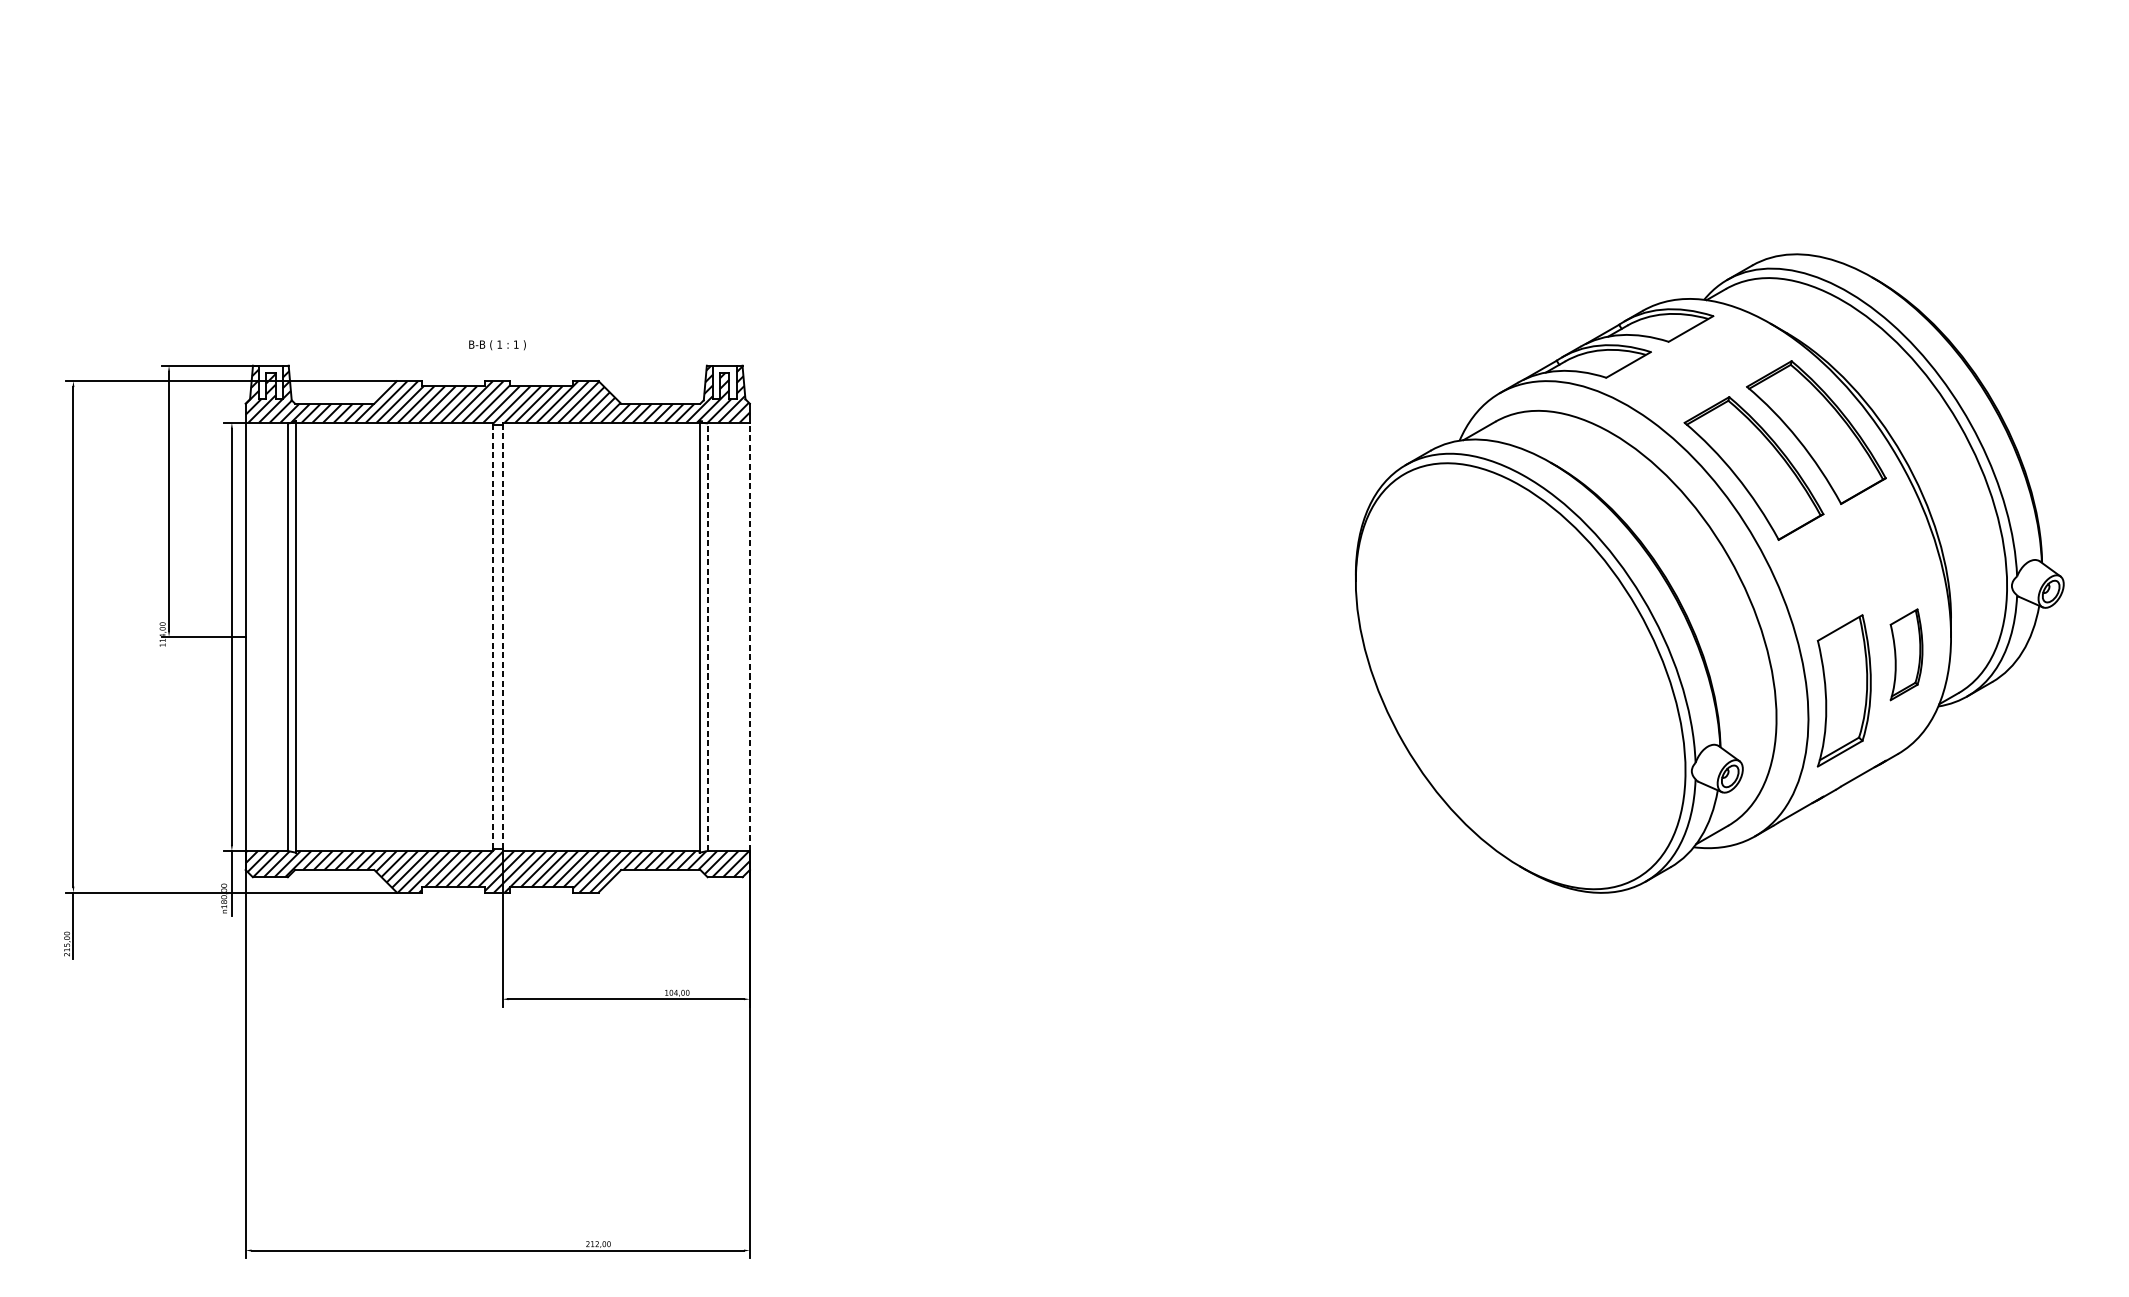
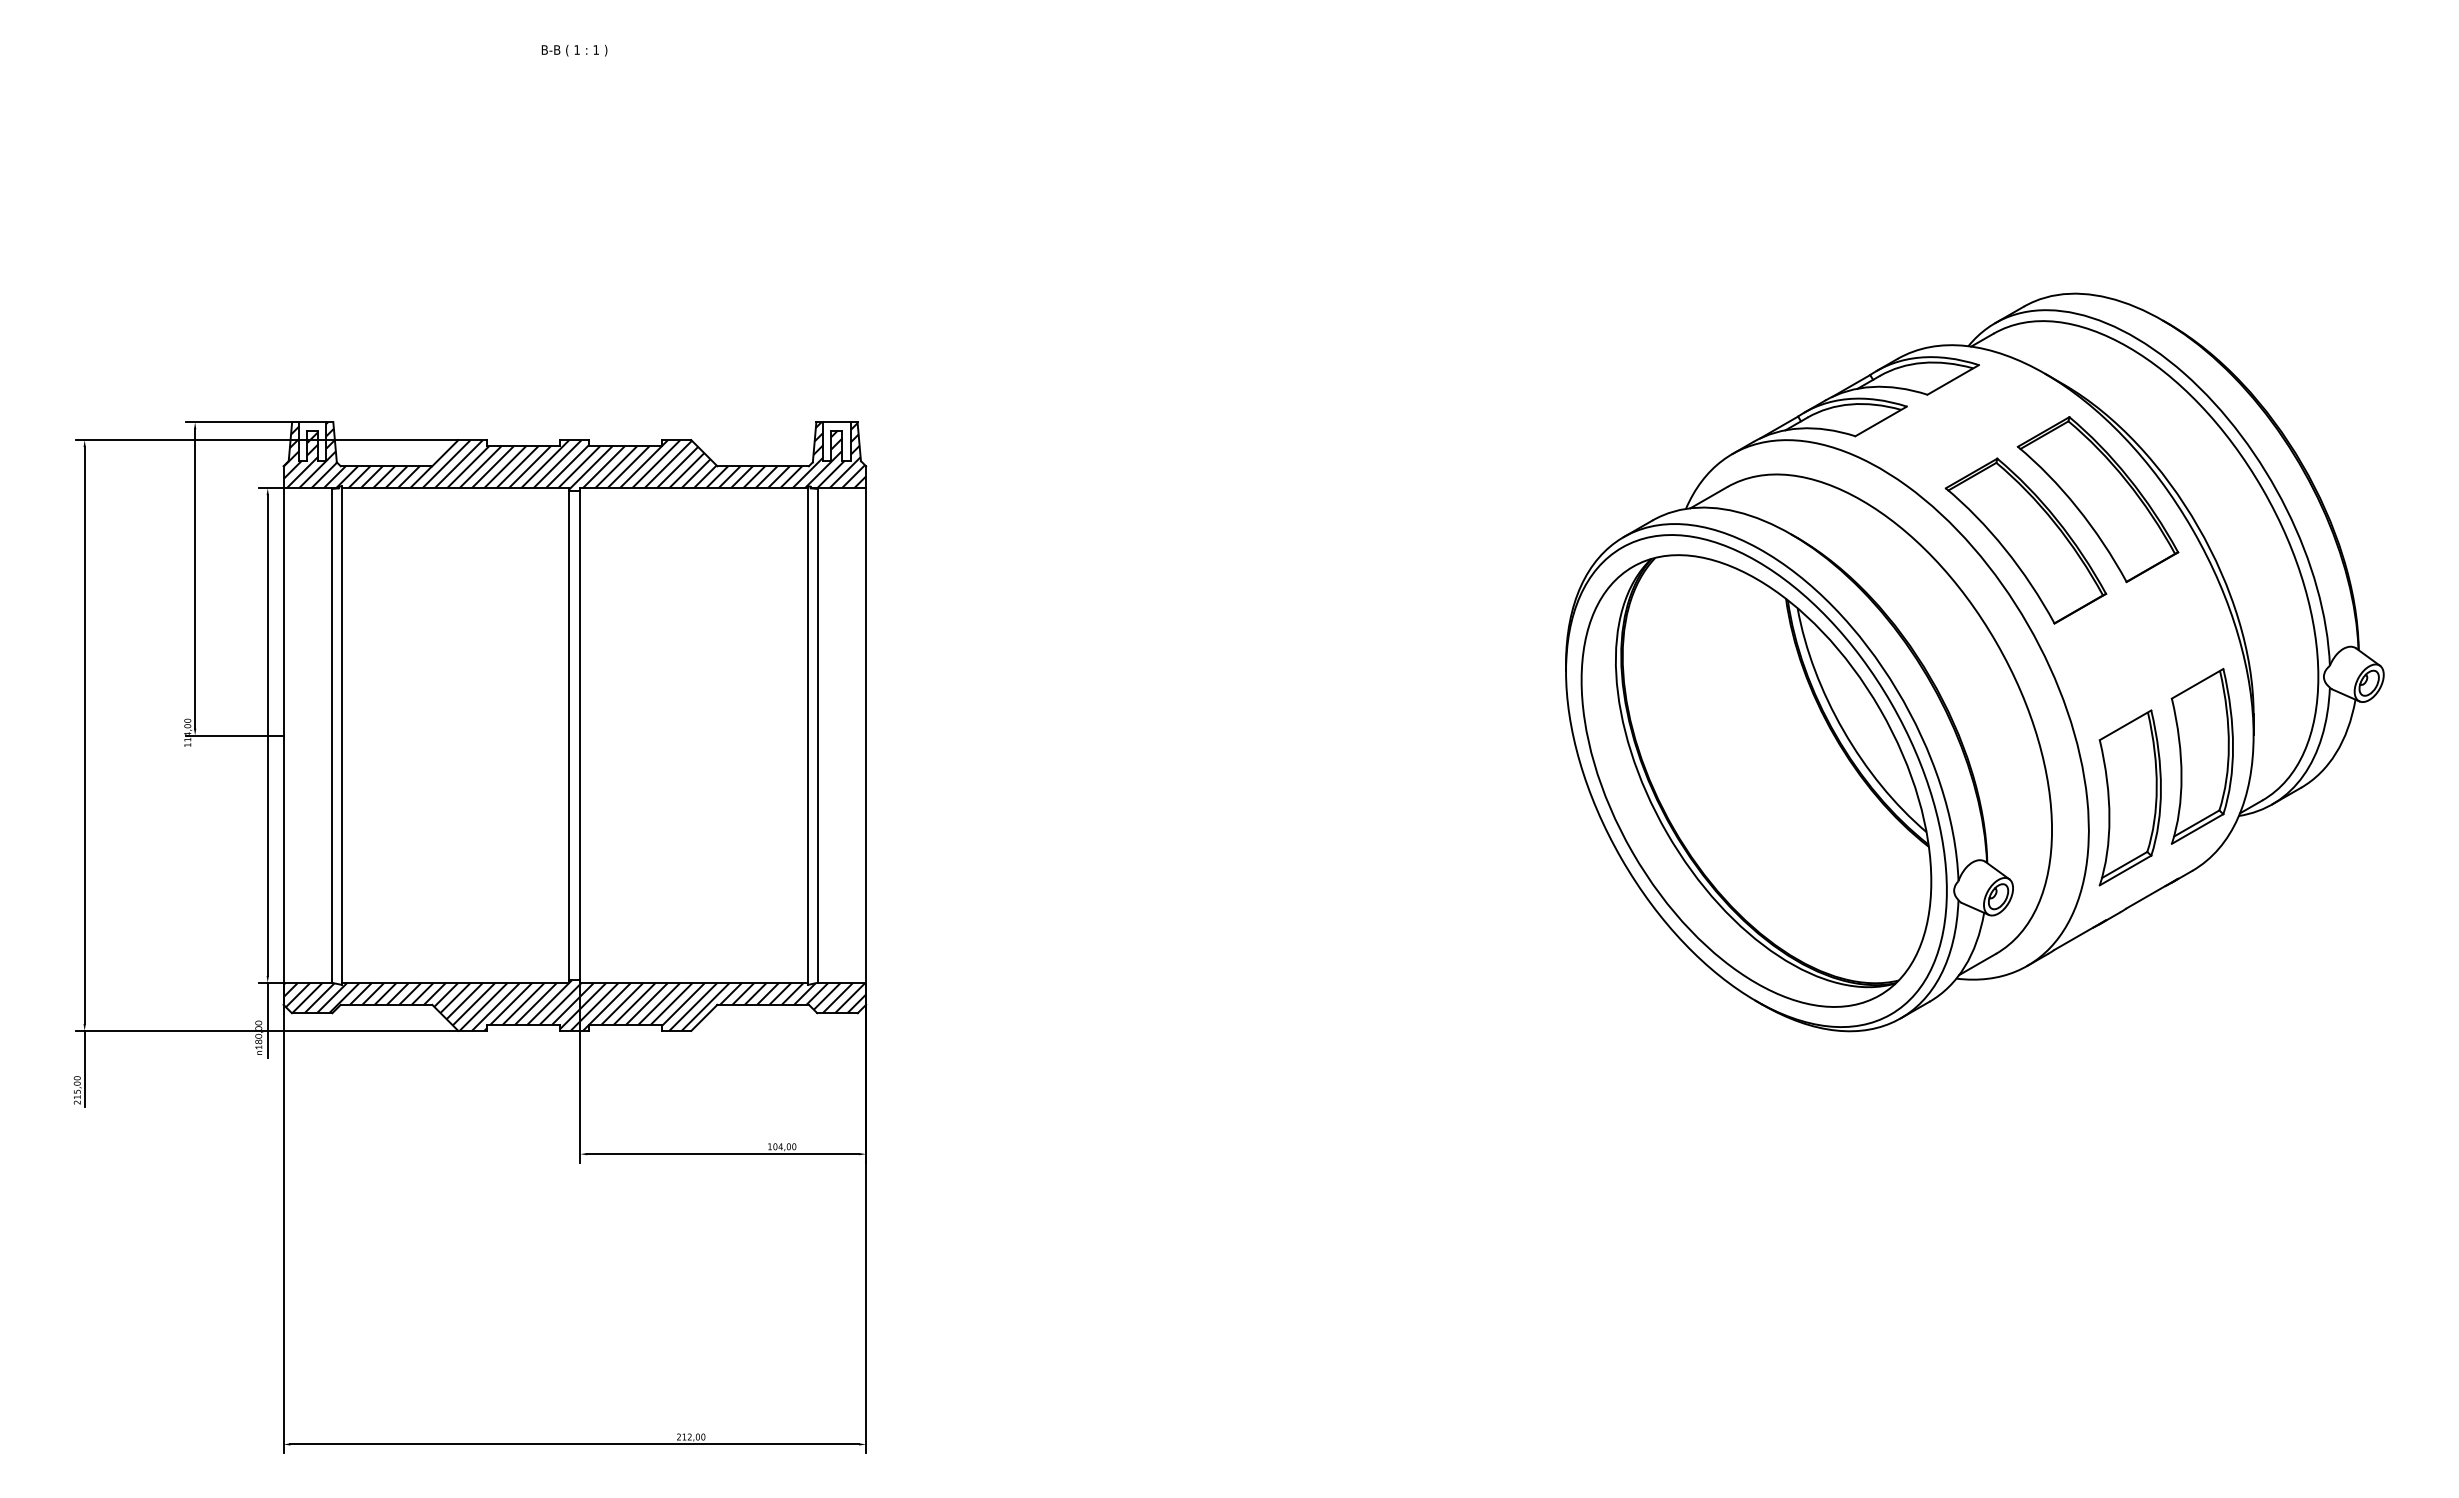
text: (497, 345) -> (574, 50), moved
line: (493, 636) -> (569, 735), dashed -> solid
line: (502, 636) -> (580, 735), dashed -> solid
line: (707, 636) -> (817, 735), dashed -> solid
line: (750, 636) -> (866, 735), dashed -> solid
part: (1905, 654) -> (2201, 755), size x1.67
part: (1520, 675) -> (1756, 780), added

